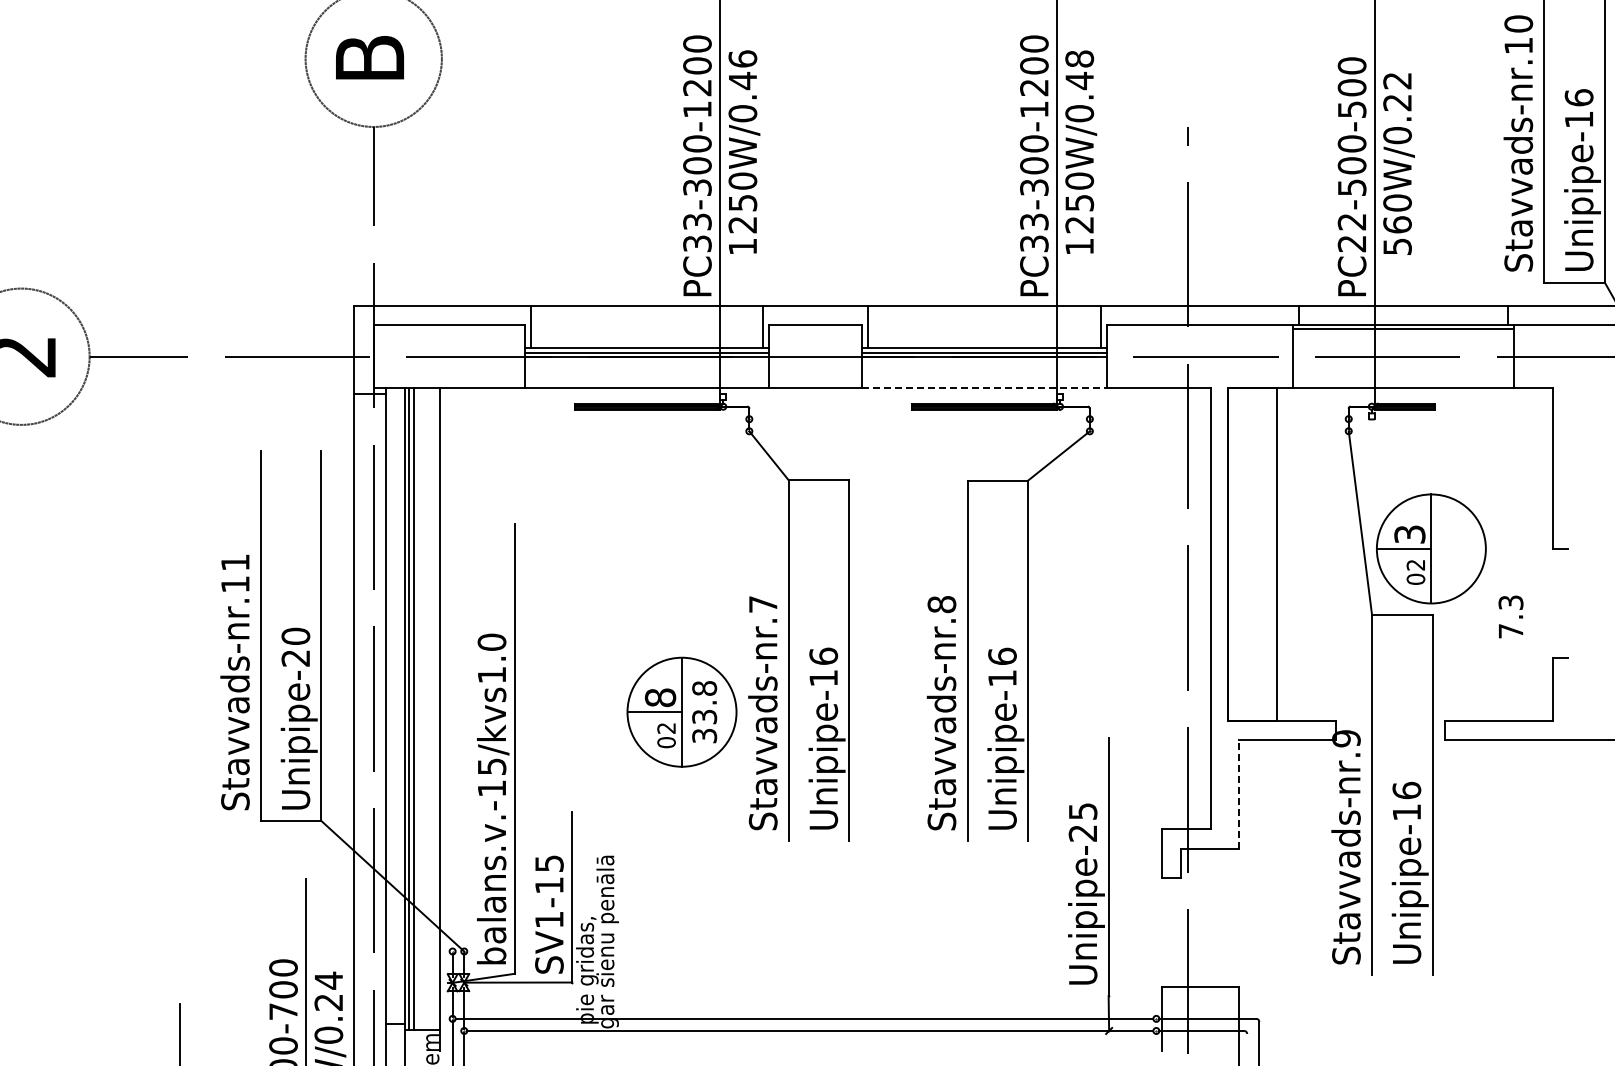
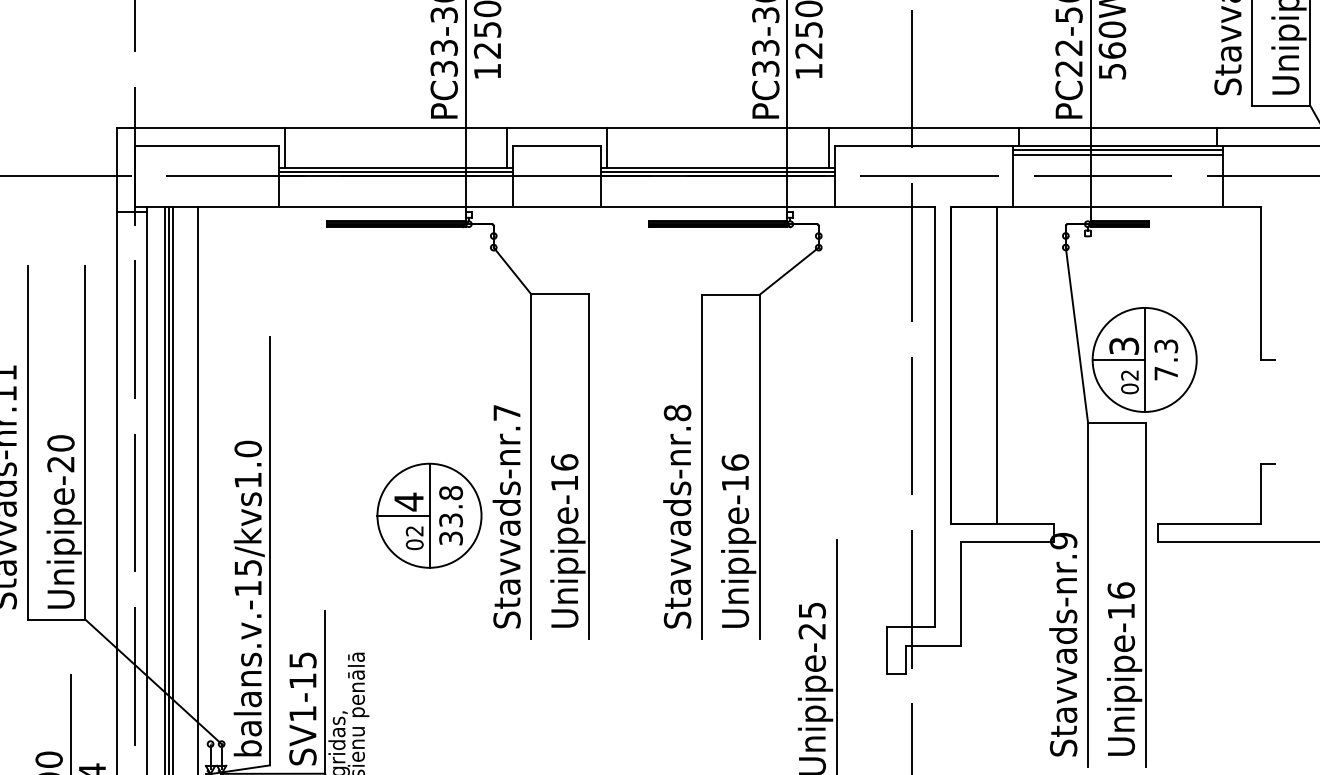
line: (1403, 333) -> (1118, 154), added
line: (984, 388) -> (718, 206), dashed -> solid
text: (1510, 616) -> (1165, 359), moved
text: (660, 697) -> (408, 501), 8 -> 4
line: (1239, 794) -> (961, 594), dashed -> solid

